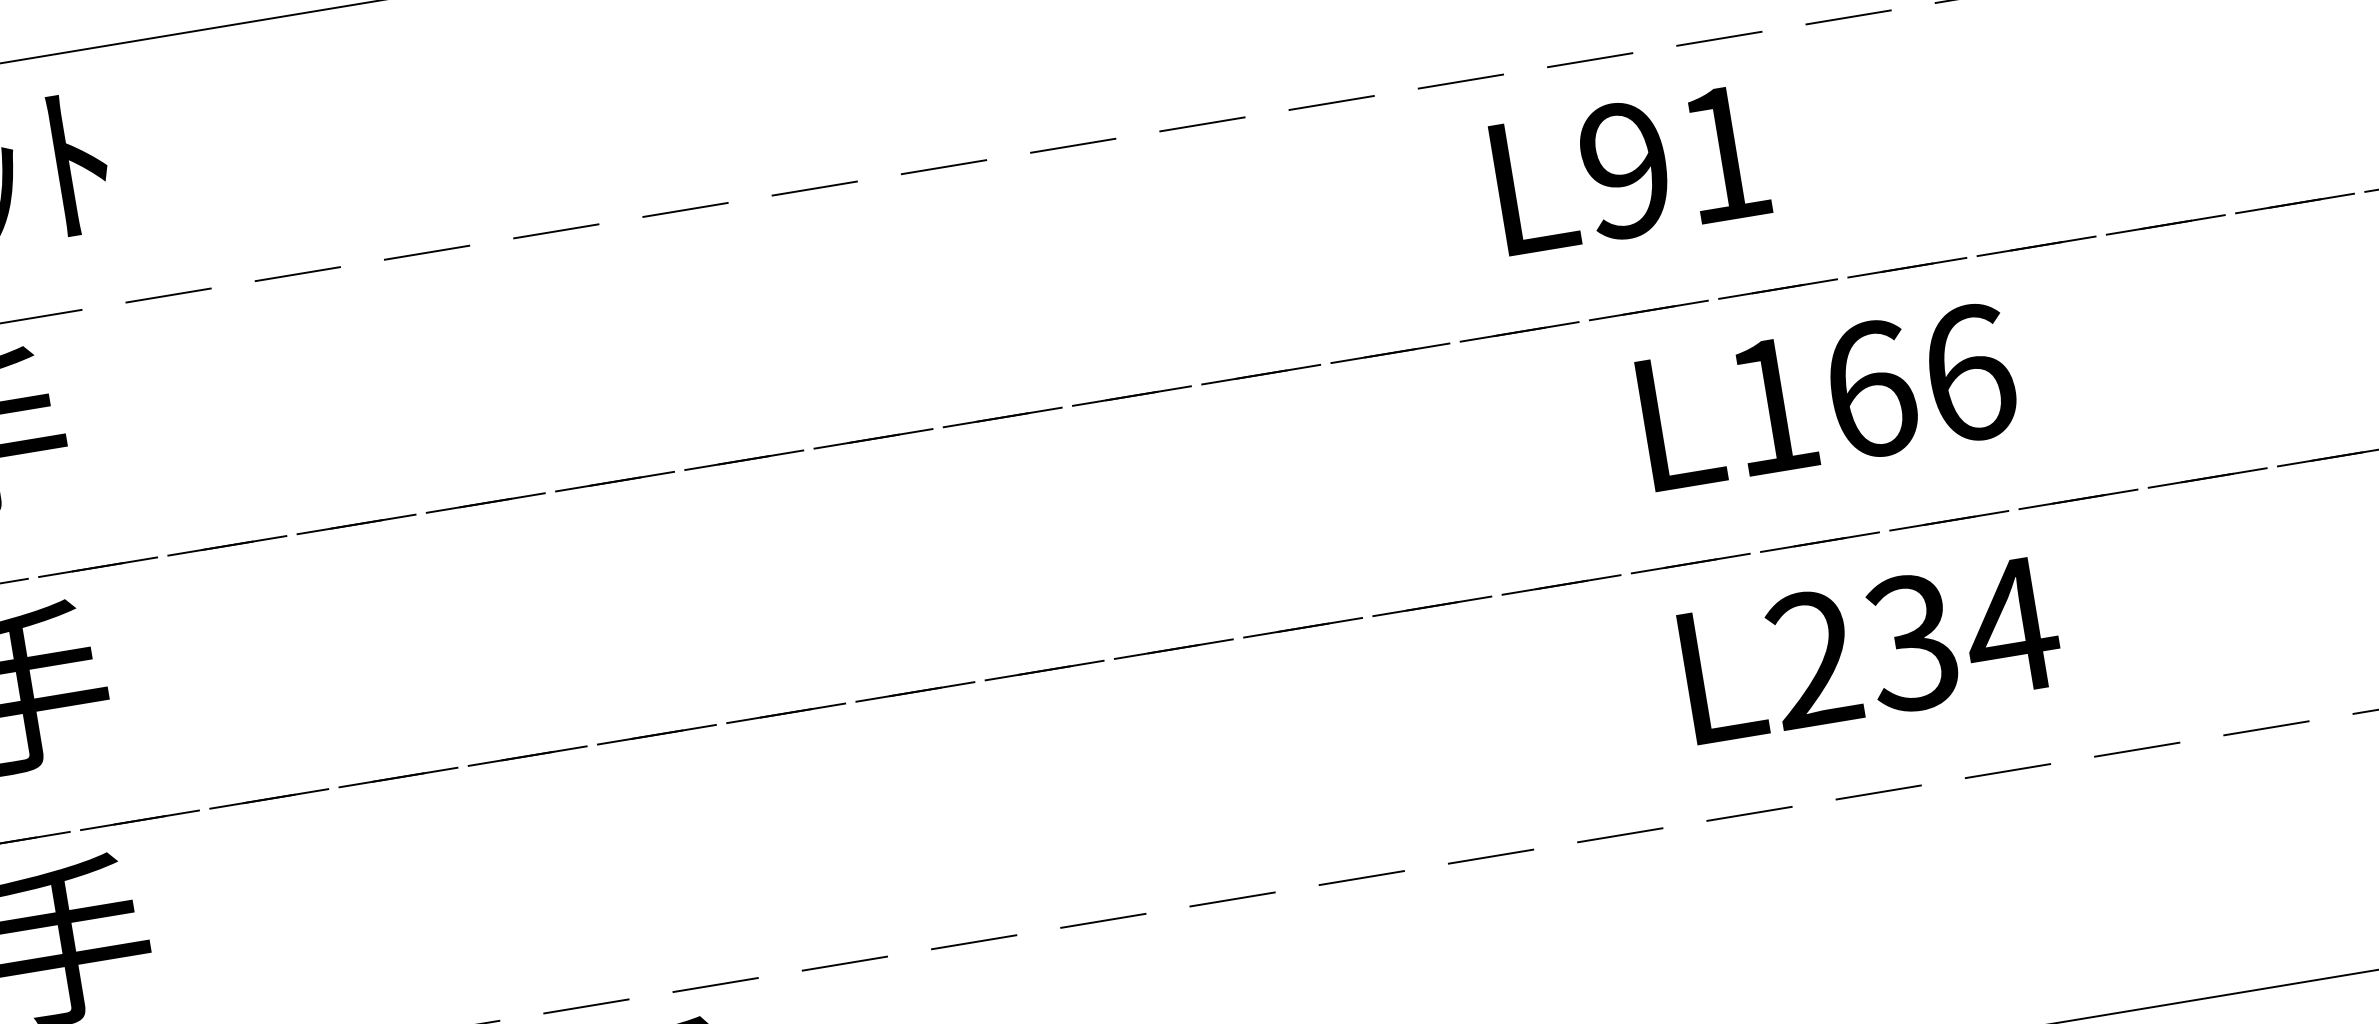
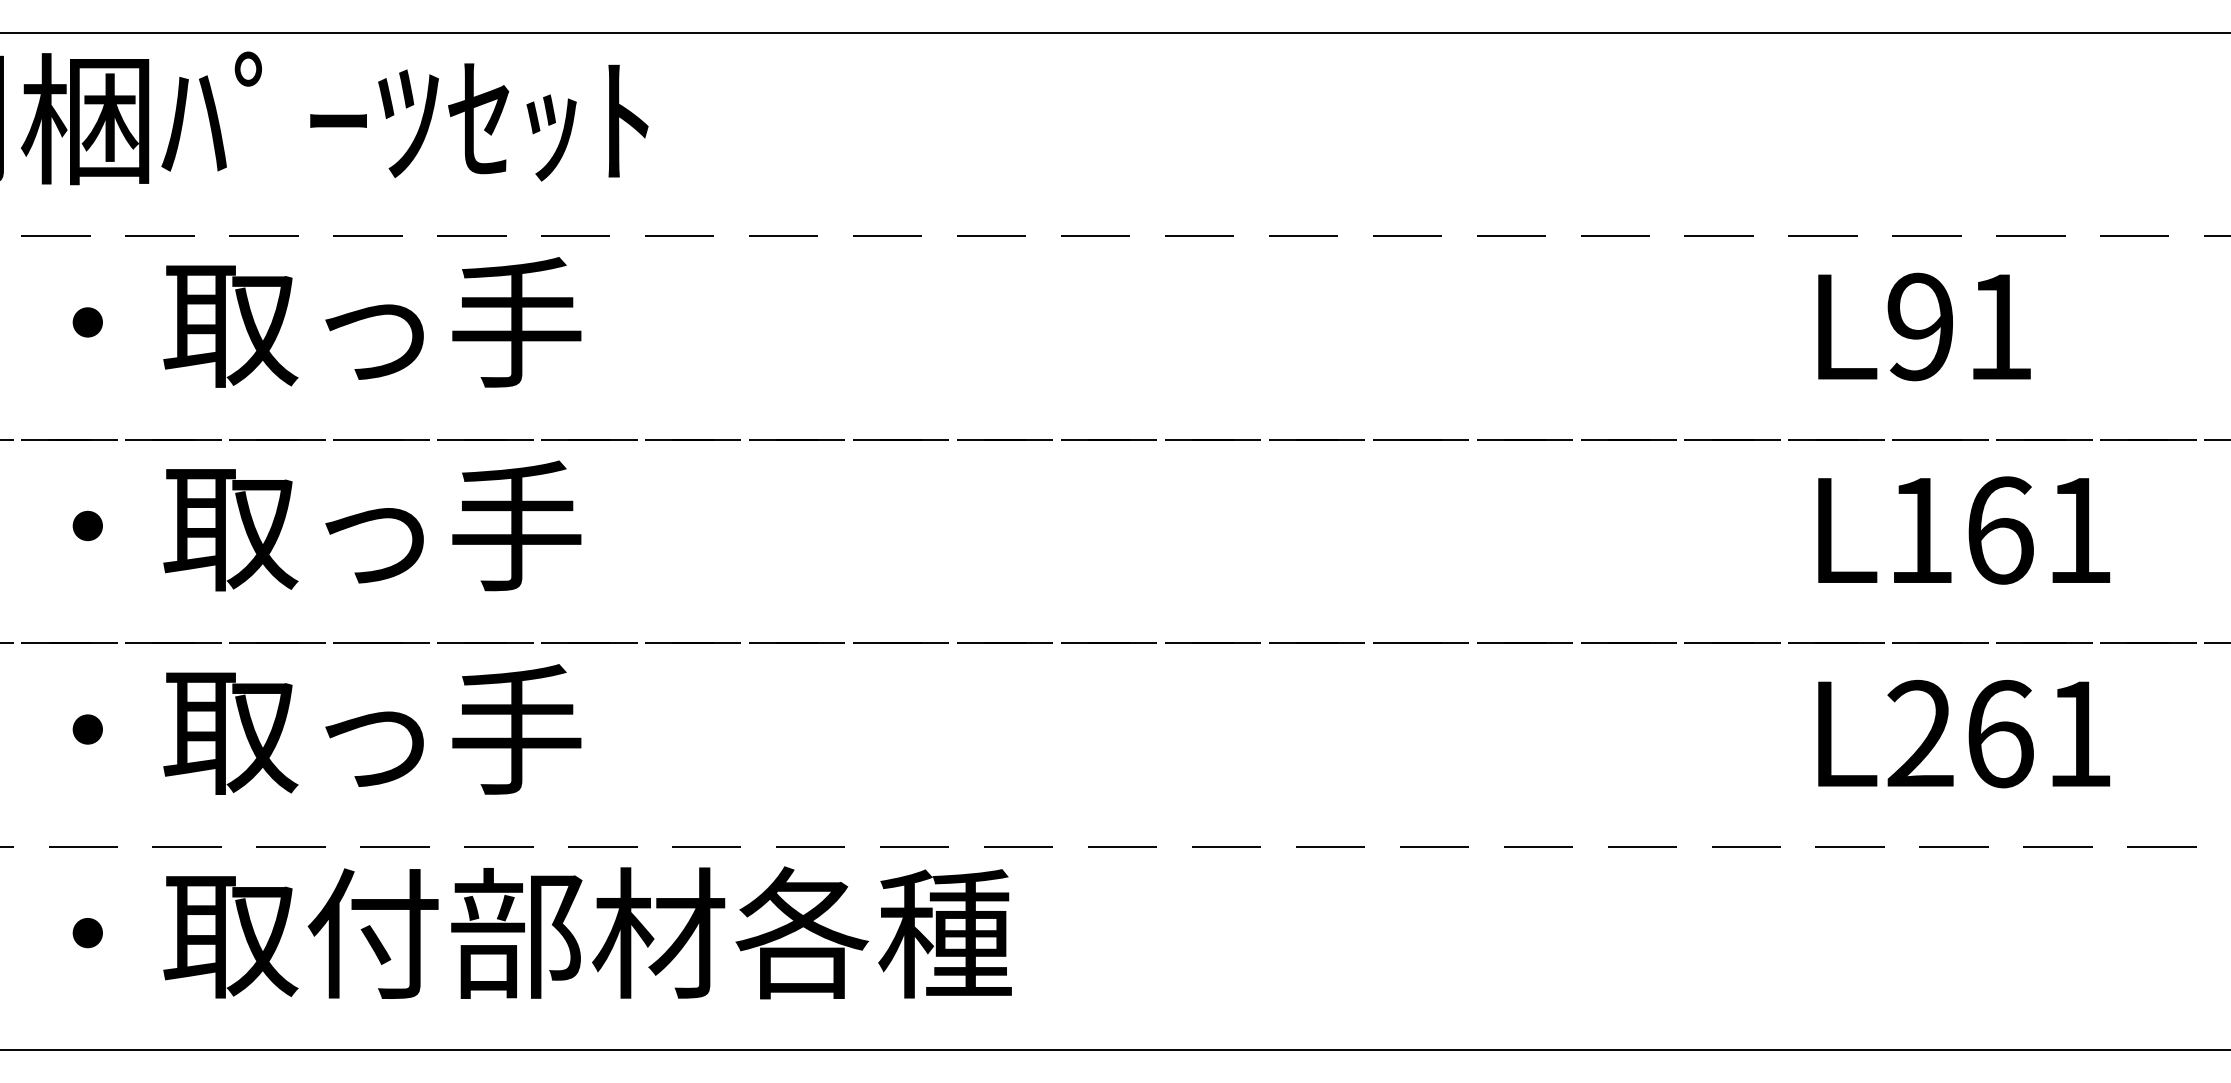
text: (1630, 168) -> (1924, 326), moved
text: (1970, 373) -> (2080, 530), L166 -> L161
text: (1961, 633) -> (2039, 733), L234 -> L261

